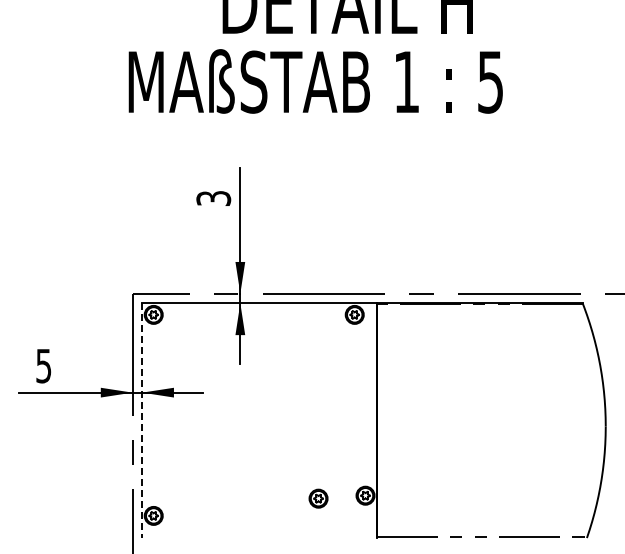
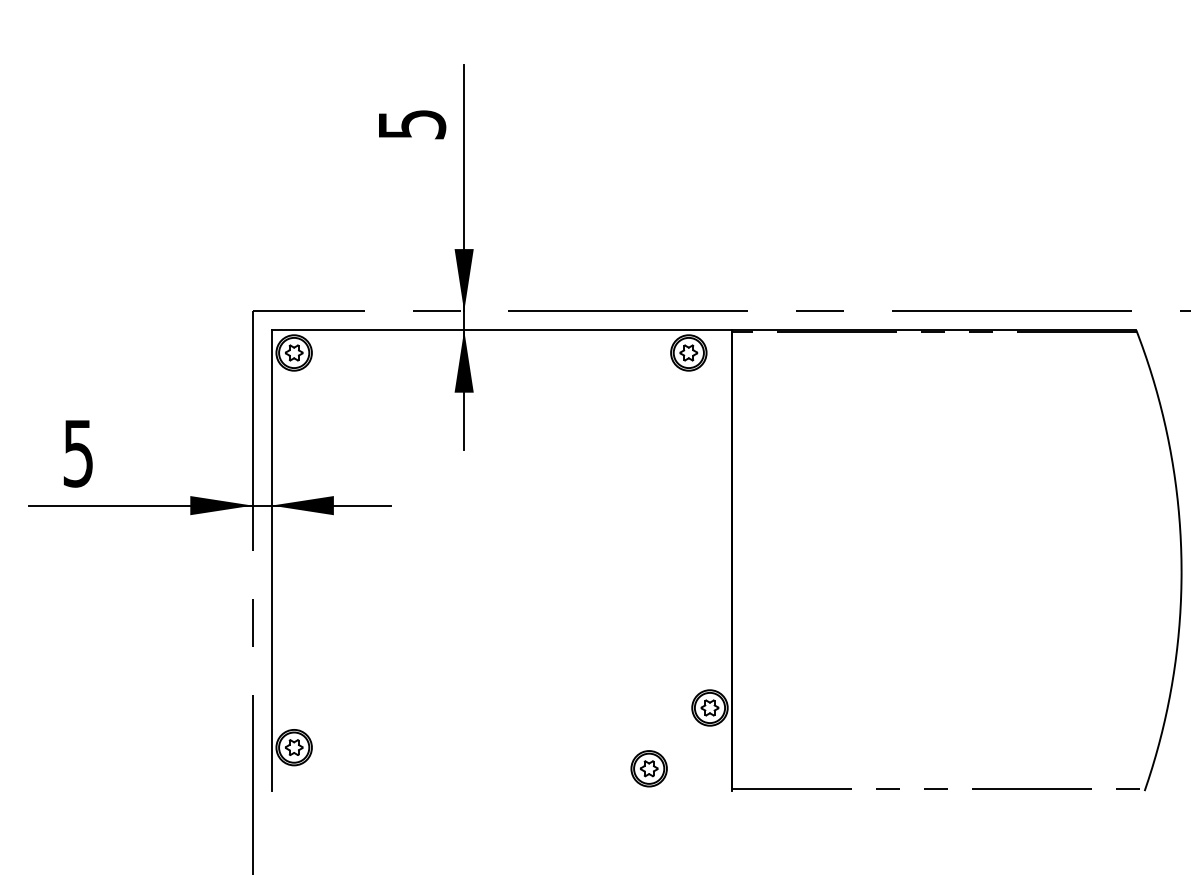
text: (213, 198) -> (411, 124), 3 -> 5
line: (142, 421) -> (272, 562), dashed -> solid
part: (318, 498) -> (649, 768), moved

